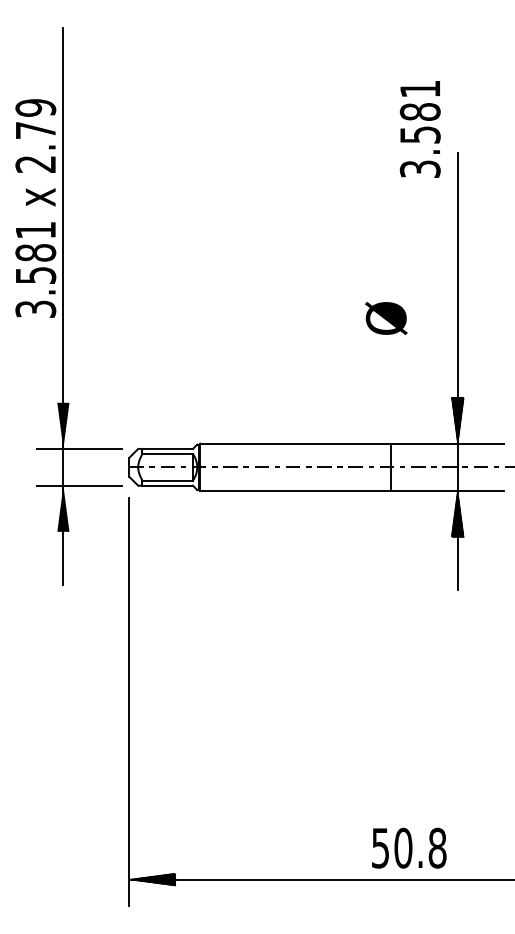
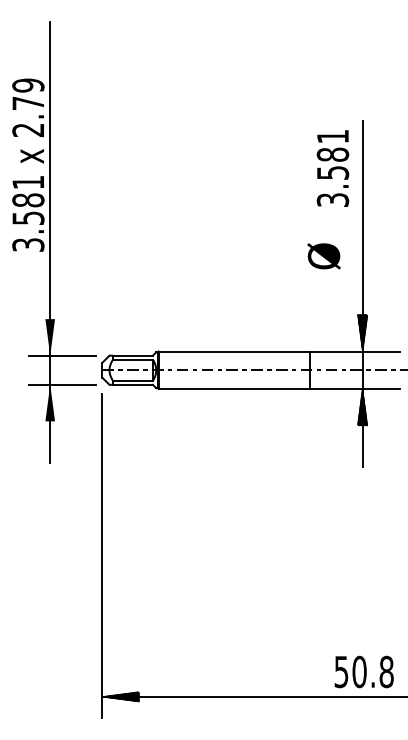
text: (419, 129) -> (332, 168), moved
text: (385, 318) -> (323, 256), moved
text: (408, 847) -> (363, 671), moved

